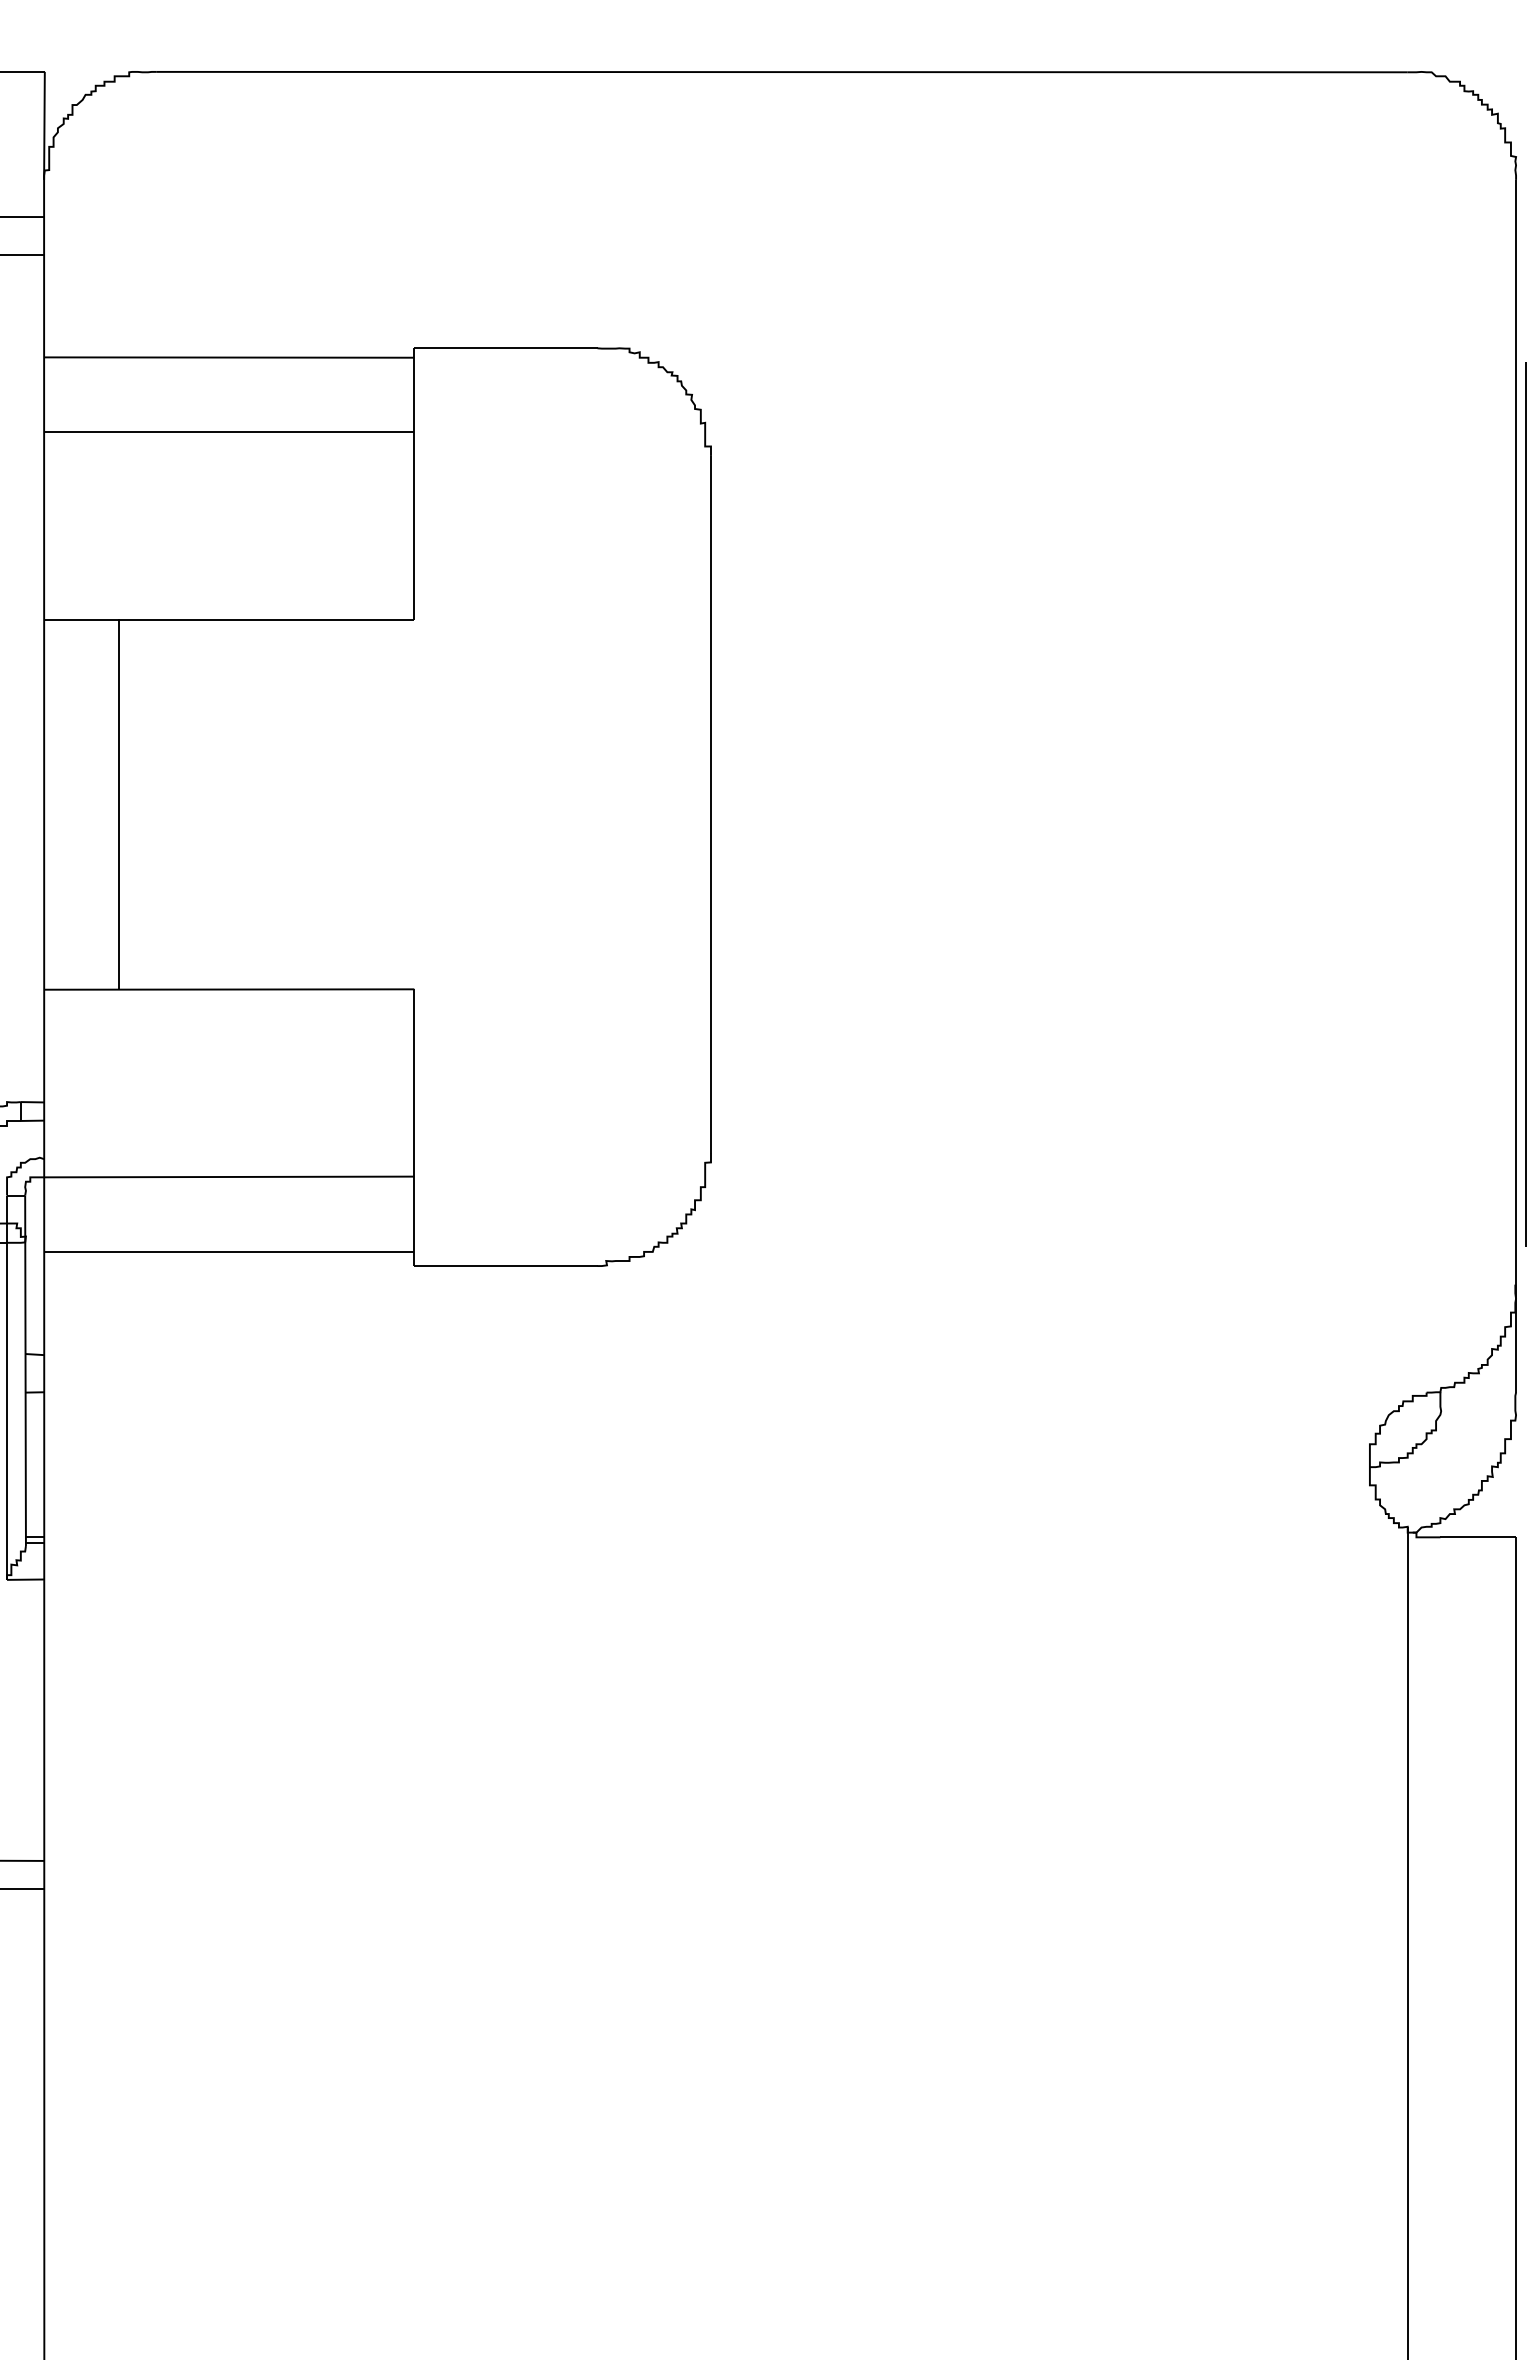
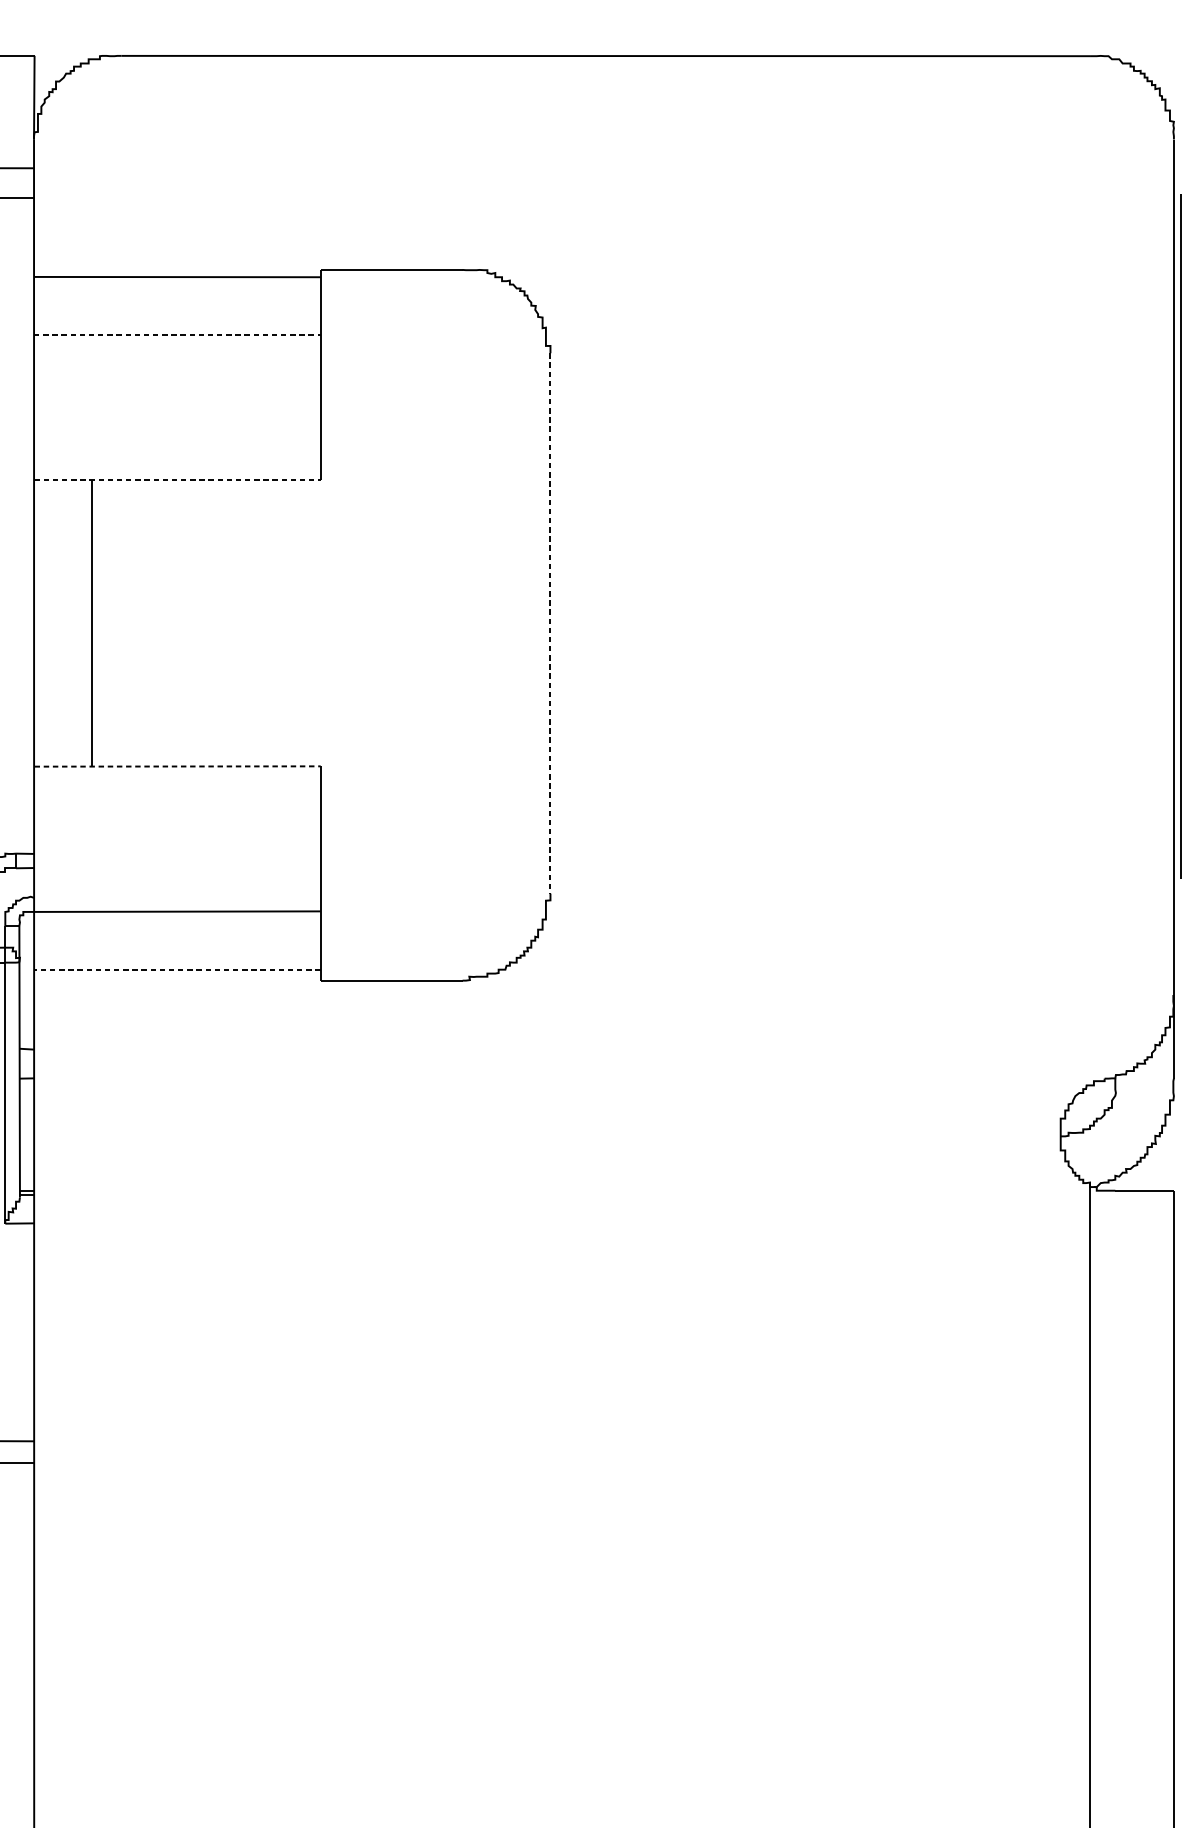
line: (229, 431) -> (177, 334), solid -> dashed
line: (229, 619) -> (177, 479), solid -> dashed
line: (710, 804) -> (550, 623), solid -> dashed
line: (1525, 804) -> (1181, 536), moved
line: (229, 989) -> (177, 766), solid -> dashed
line: (228, 1251) -> (176, 969), solid -> dashed

